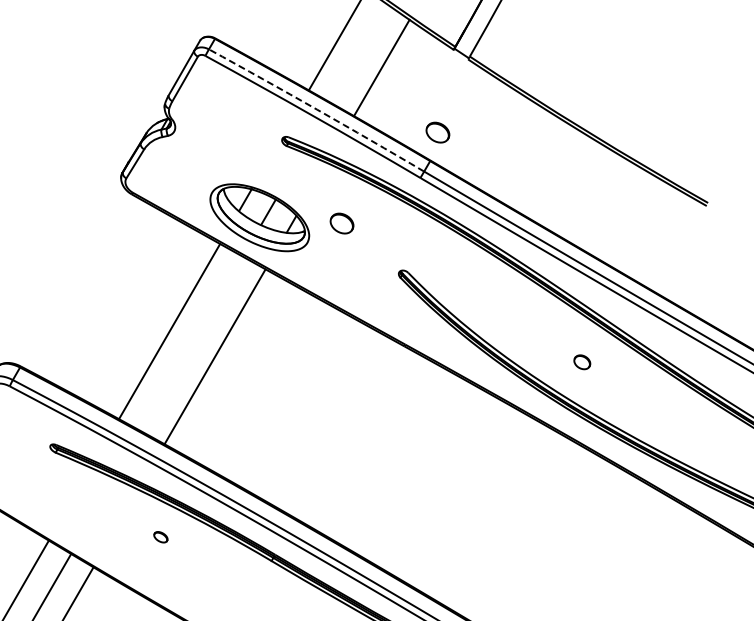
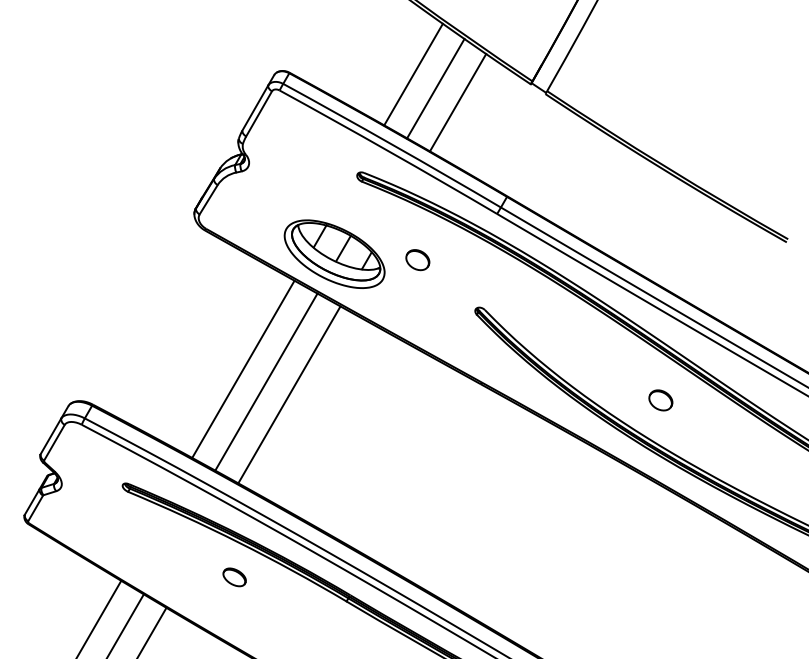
line: (359, 53) -> (435, 88), added
arc: (316, 109) -> (392, 144), dashed -> solid
part: (437, 133) -> (514, 168), removed
line: (192, 343) -> (266, 381), added
part: (581, 362) -> (660, 400), size x1.43
part: (160, 537) -> (234, 577), size x1.67

